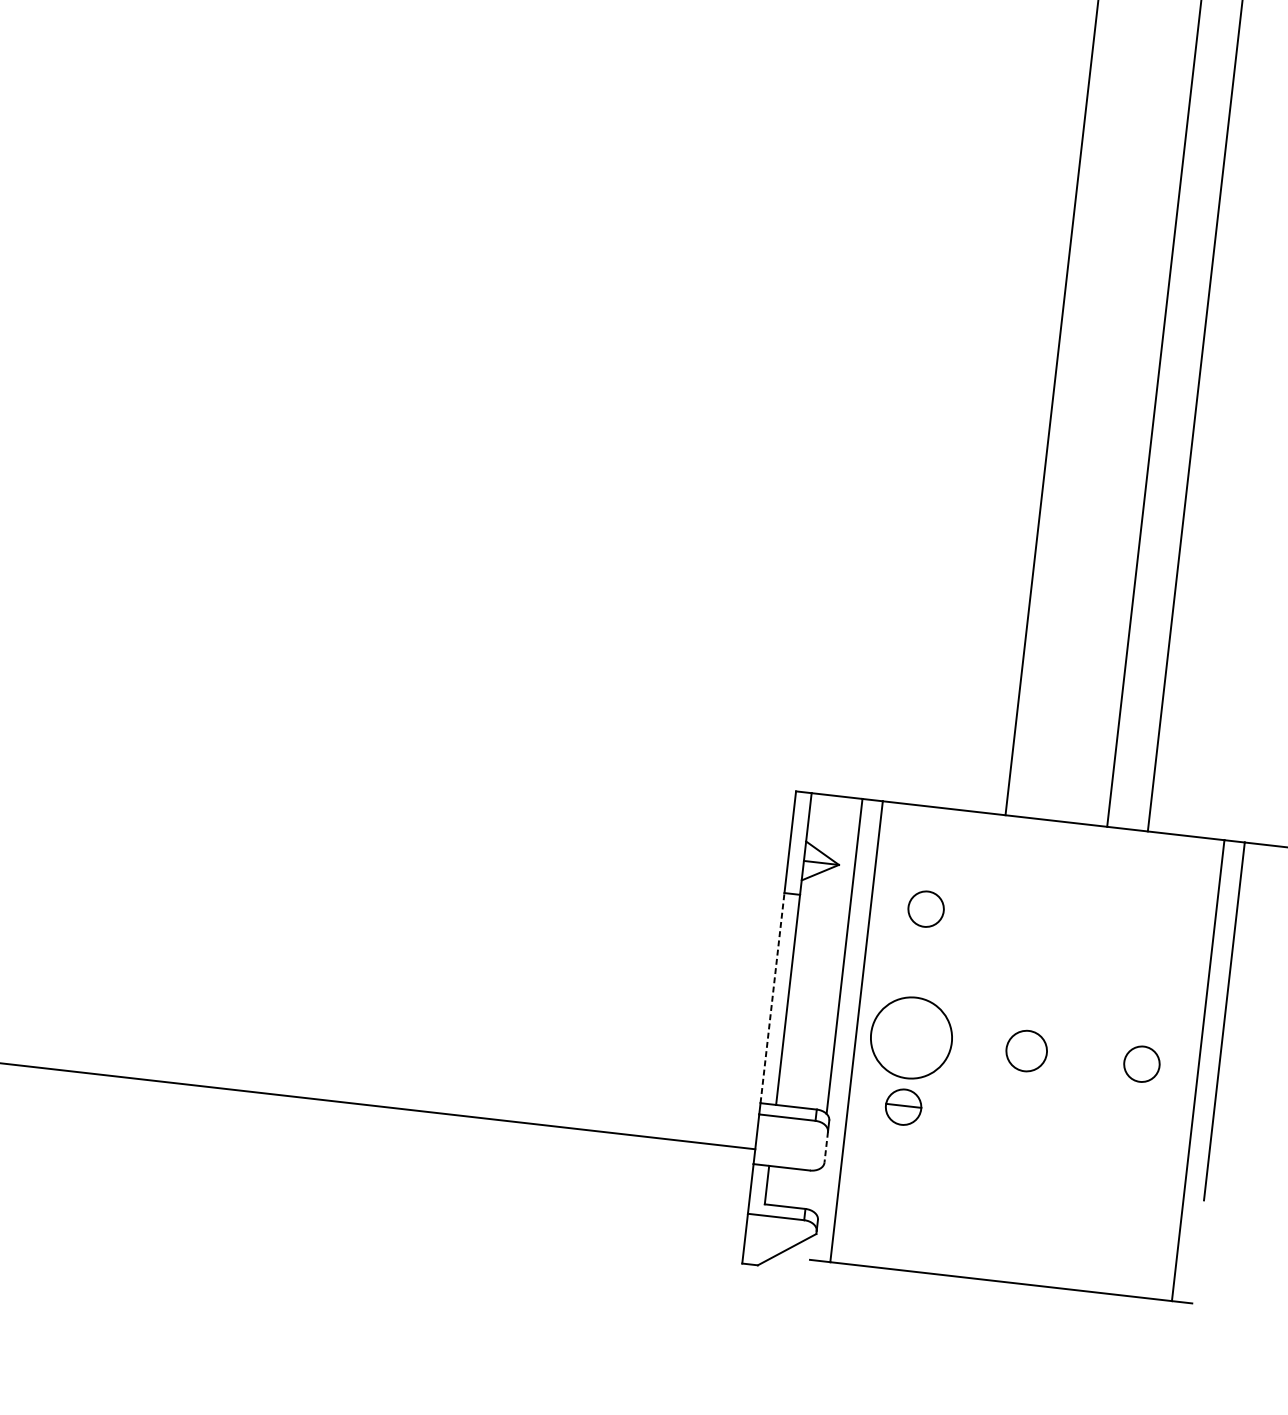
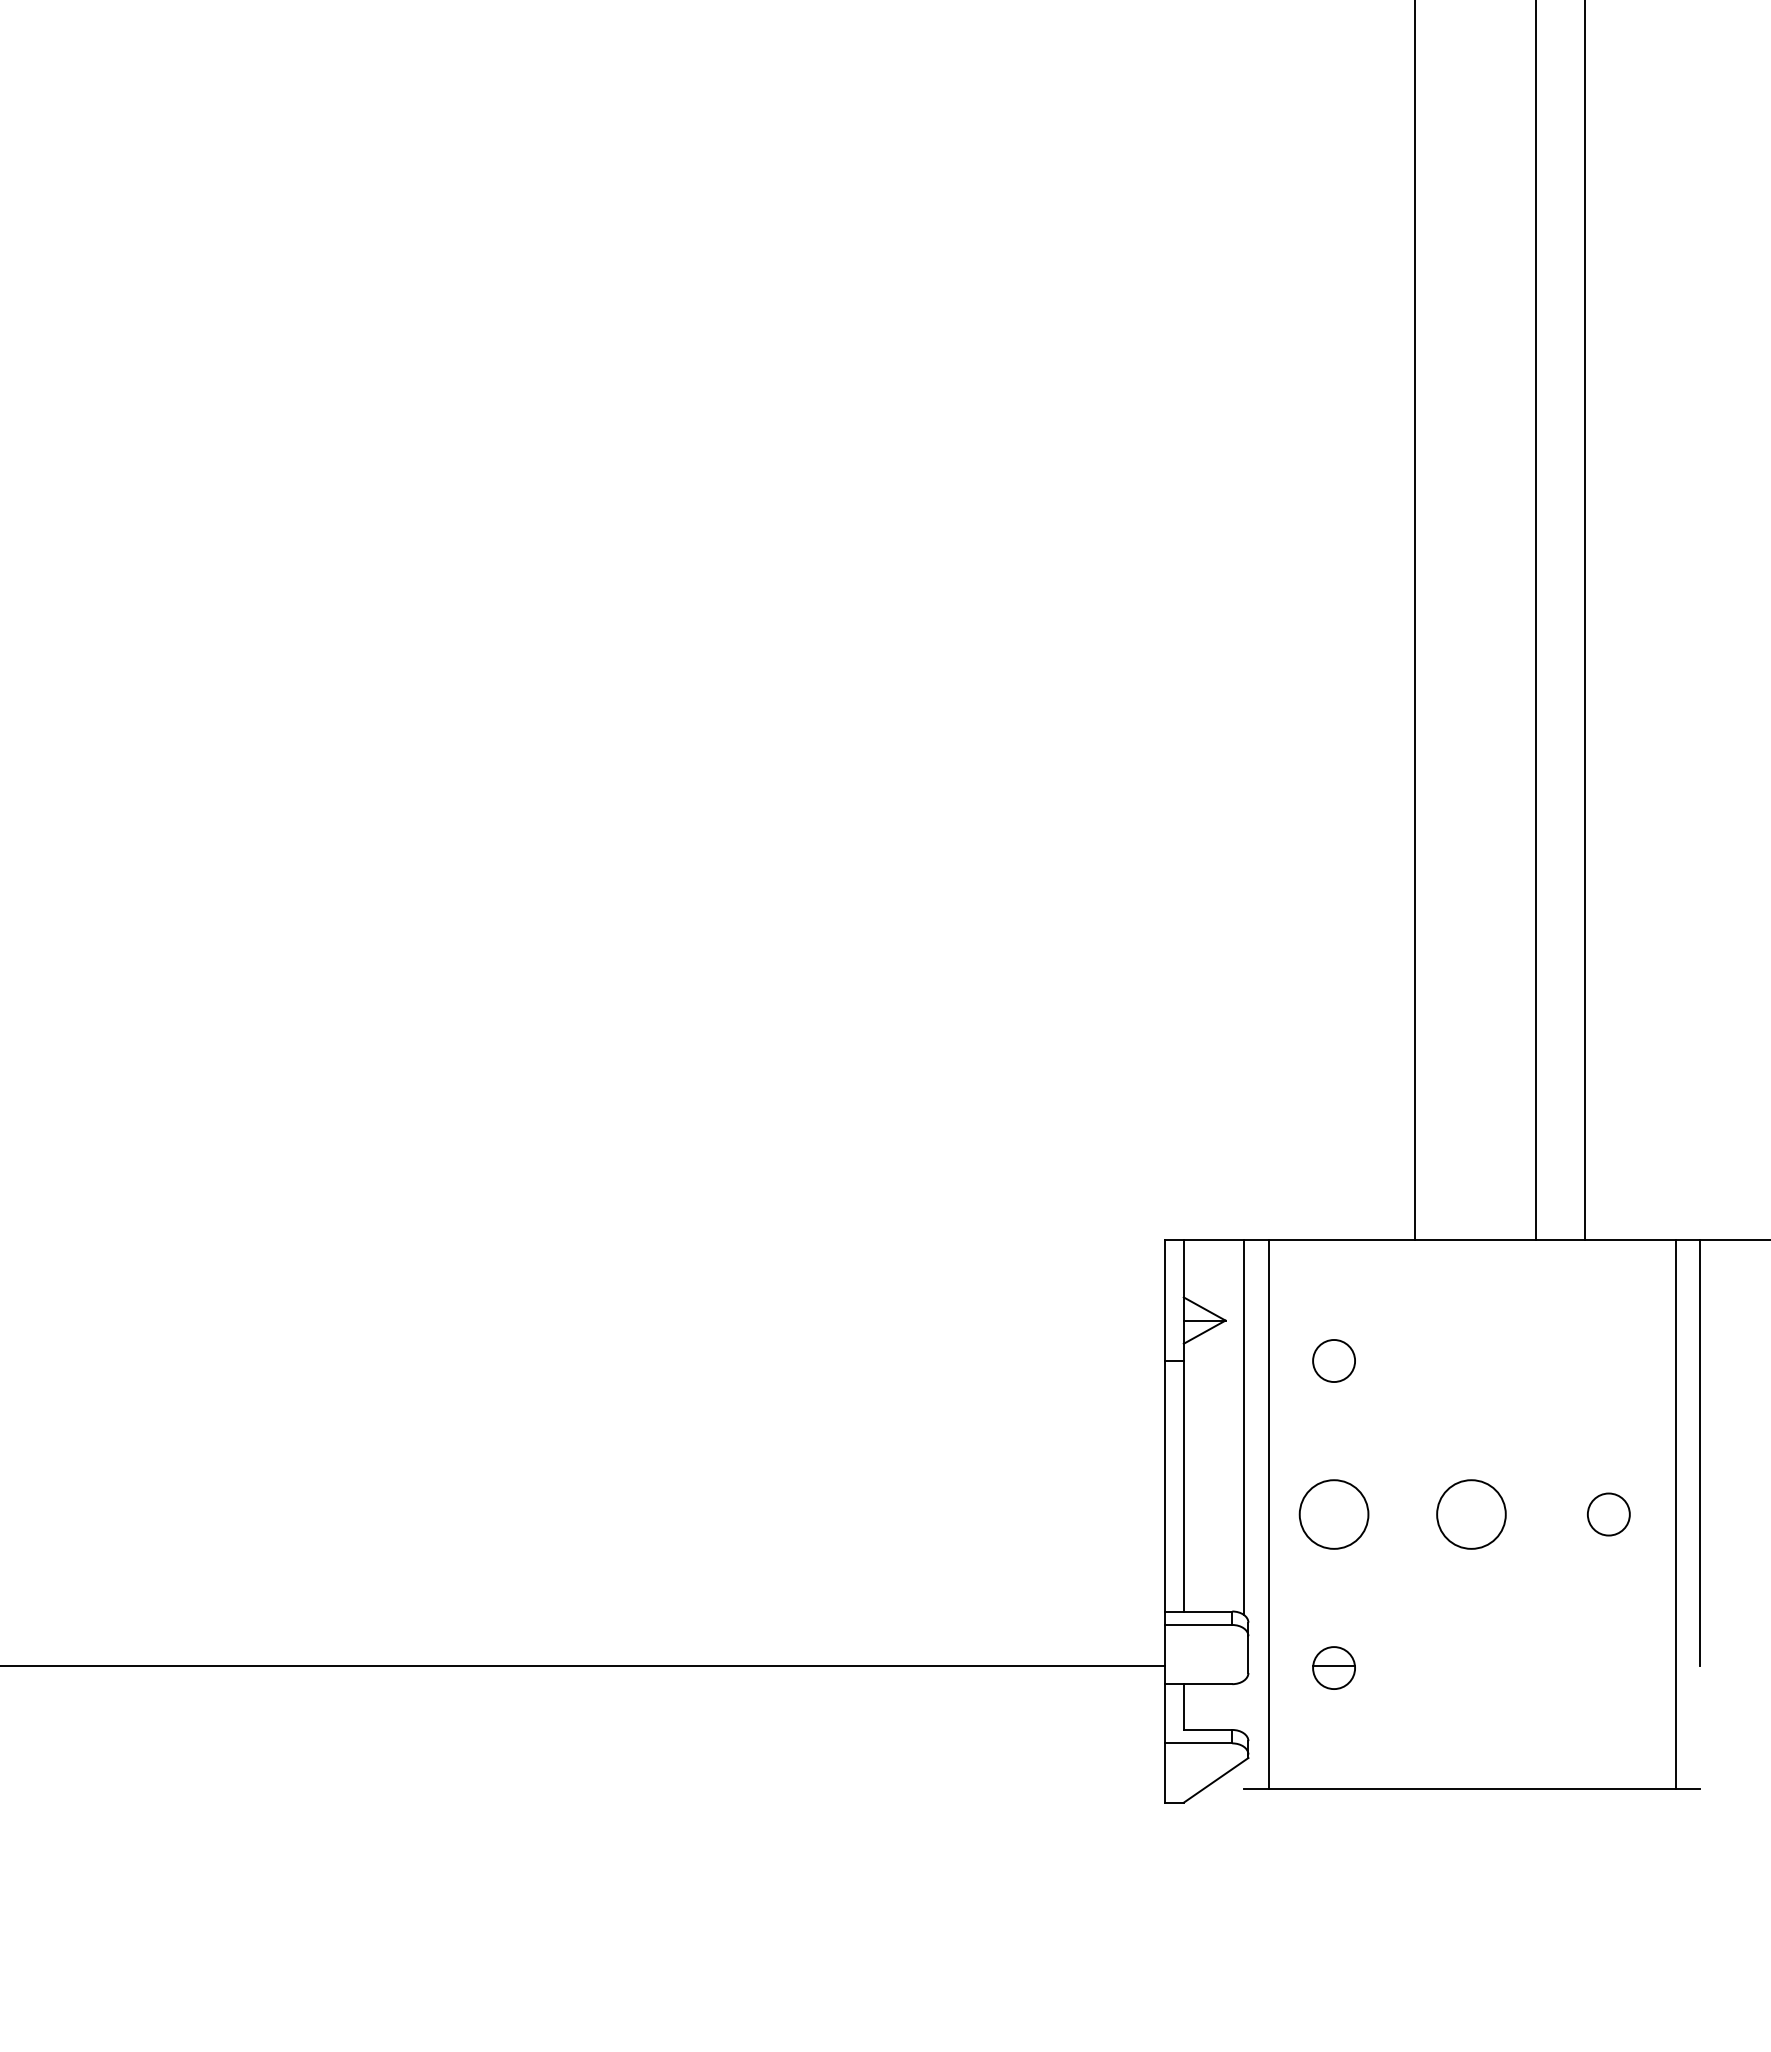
line: (772, 997) -> (1165, 1485), dashed -> solid
circle: (910, 1037) -> (1333, 1514), size x0.71
circle: (1026, 1051) -> (1471, 1514), size x1.43
part: (903, 1106) -> (1333, 1667), moved
line: (826, 1148) -> (1248, 1655), dashed -> solid

